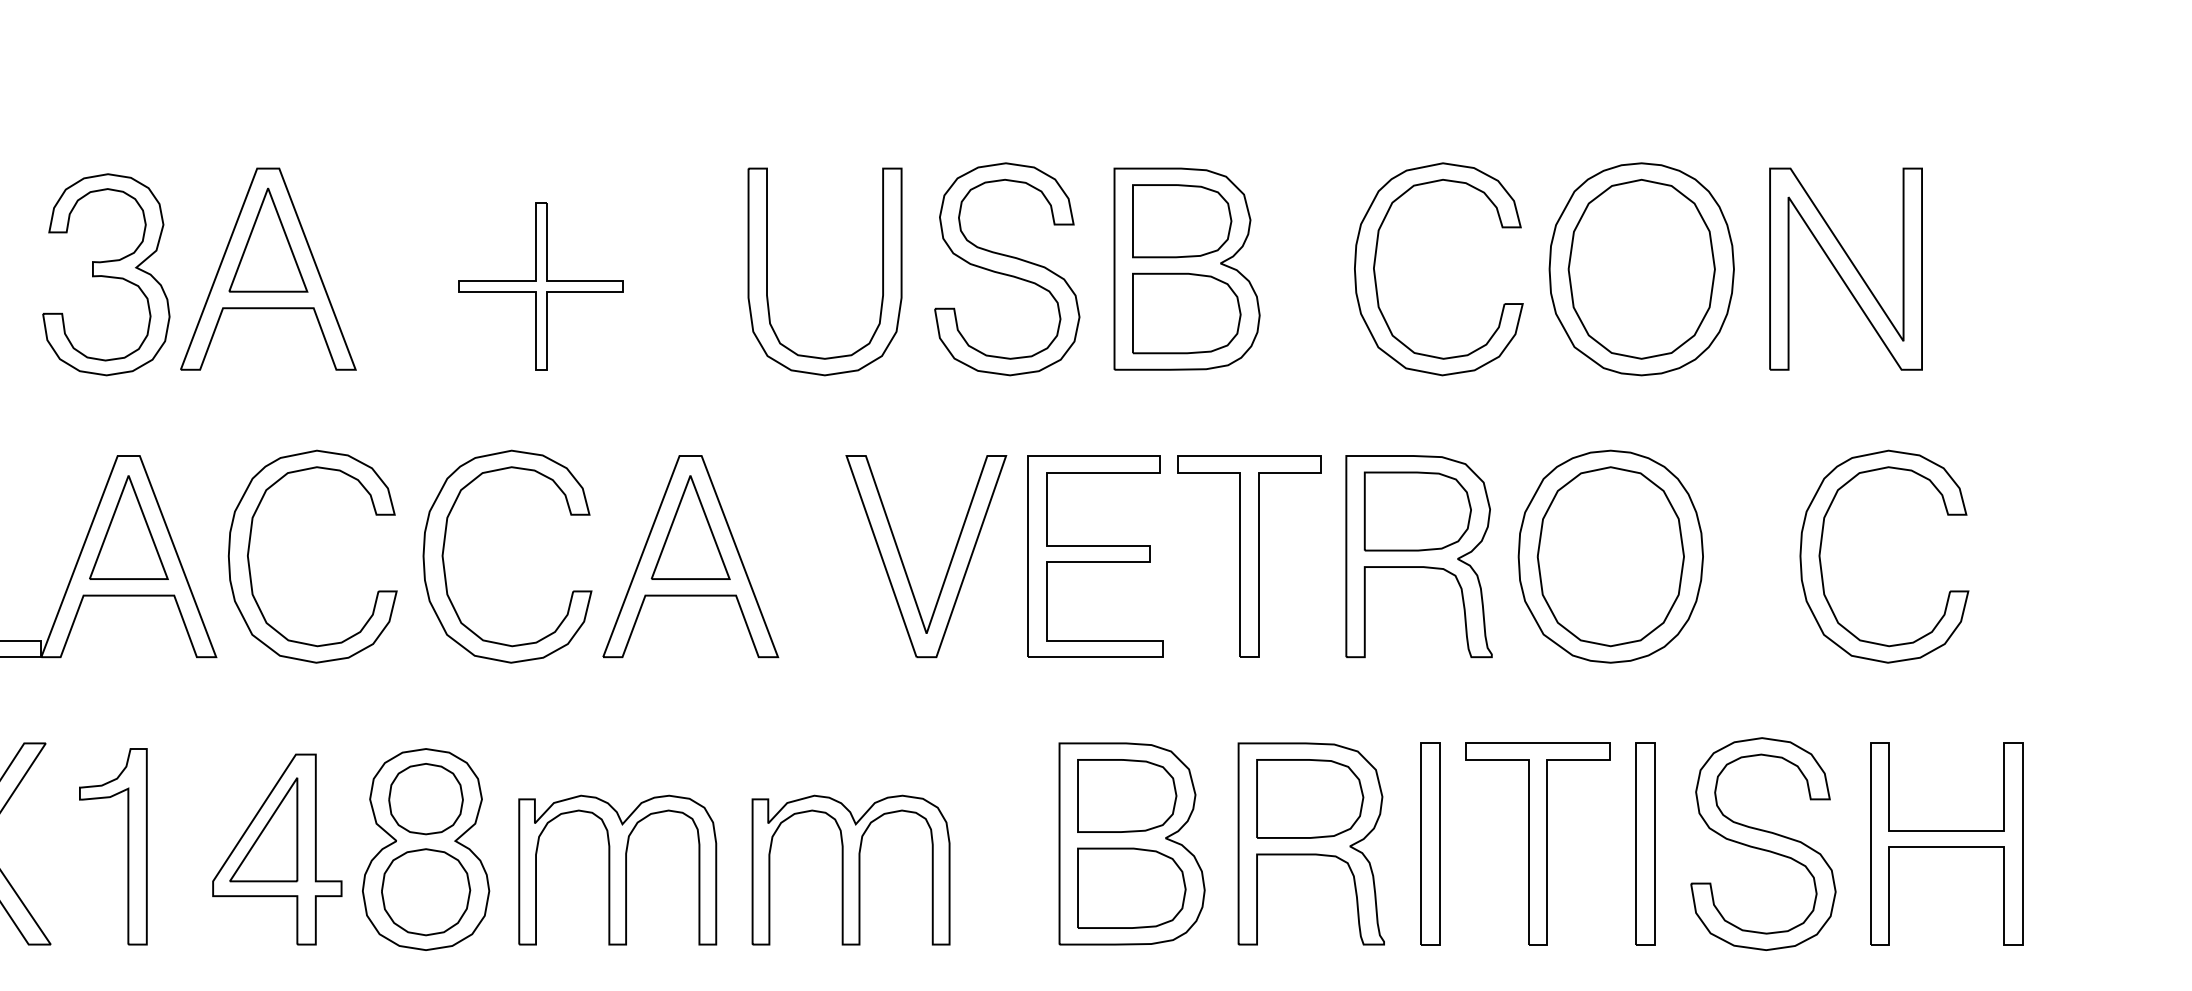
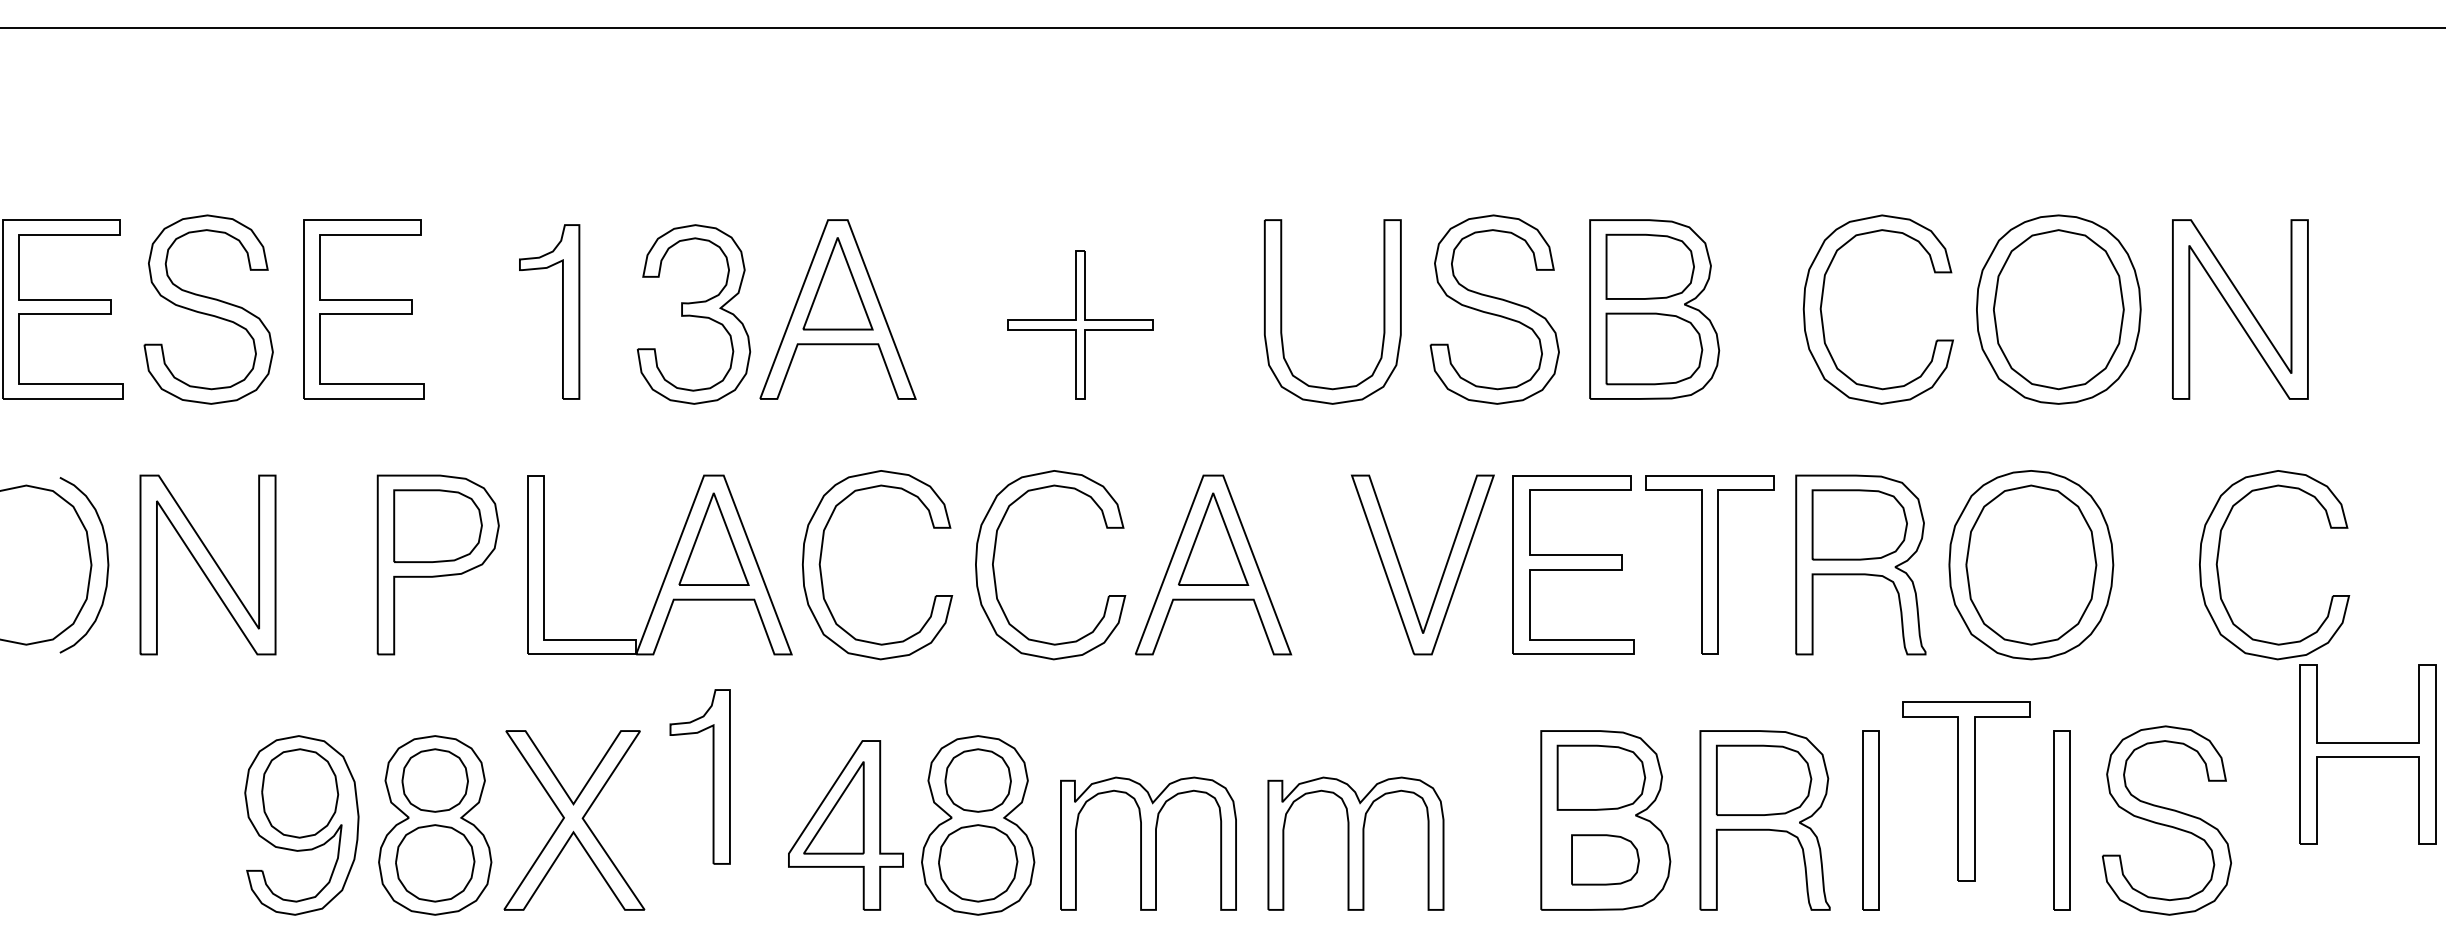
part: (1537, 844) -> (1966, 791), moved
part: (1946, 844) -> (2367, 754), moved
part: (127, 846) -> (712, 776), moved
part: (1131, 887) -> (1605, 859), size x0.7

